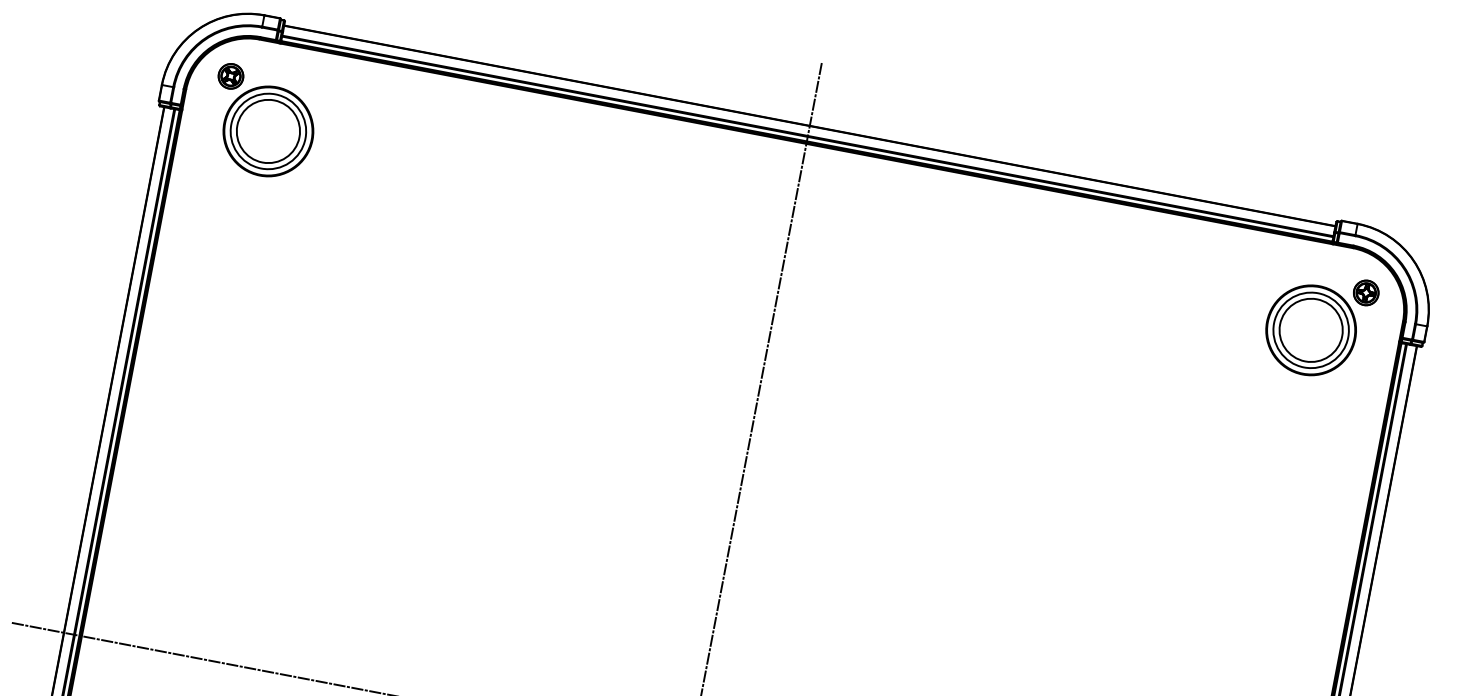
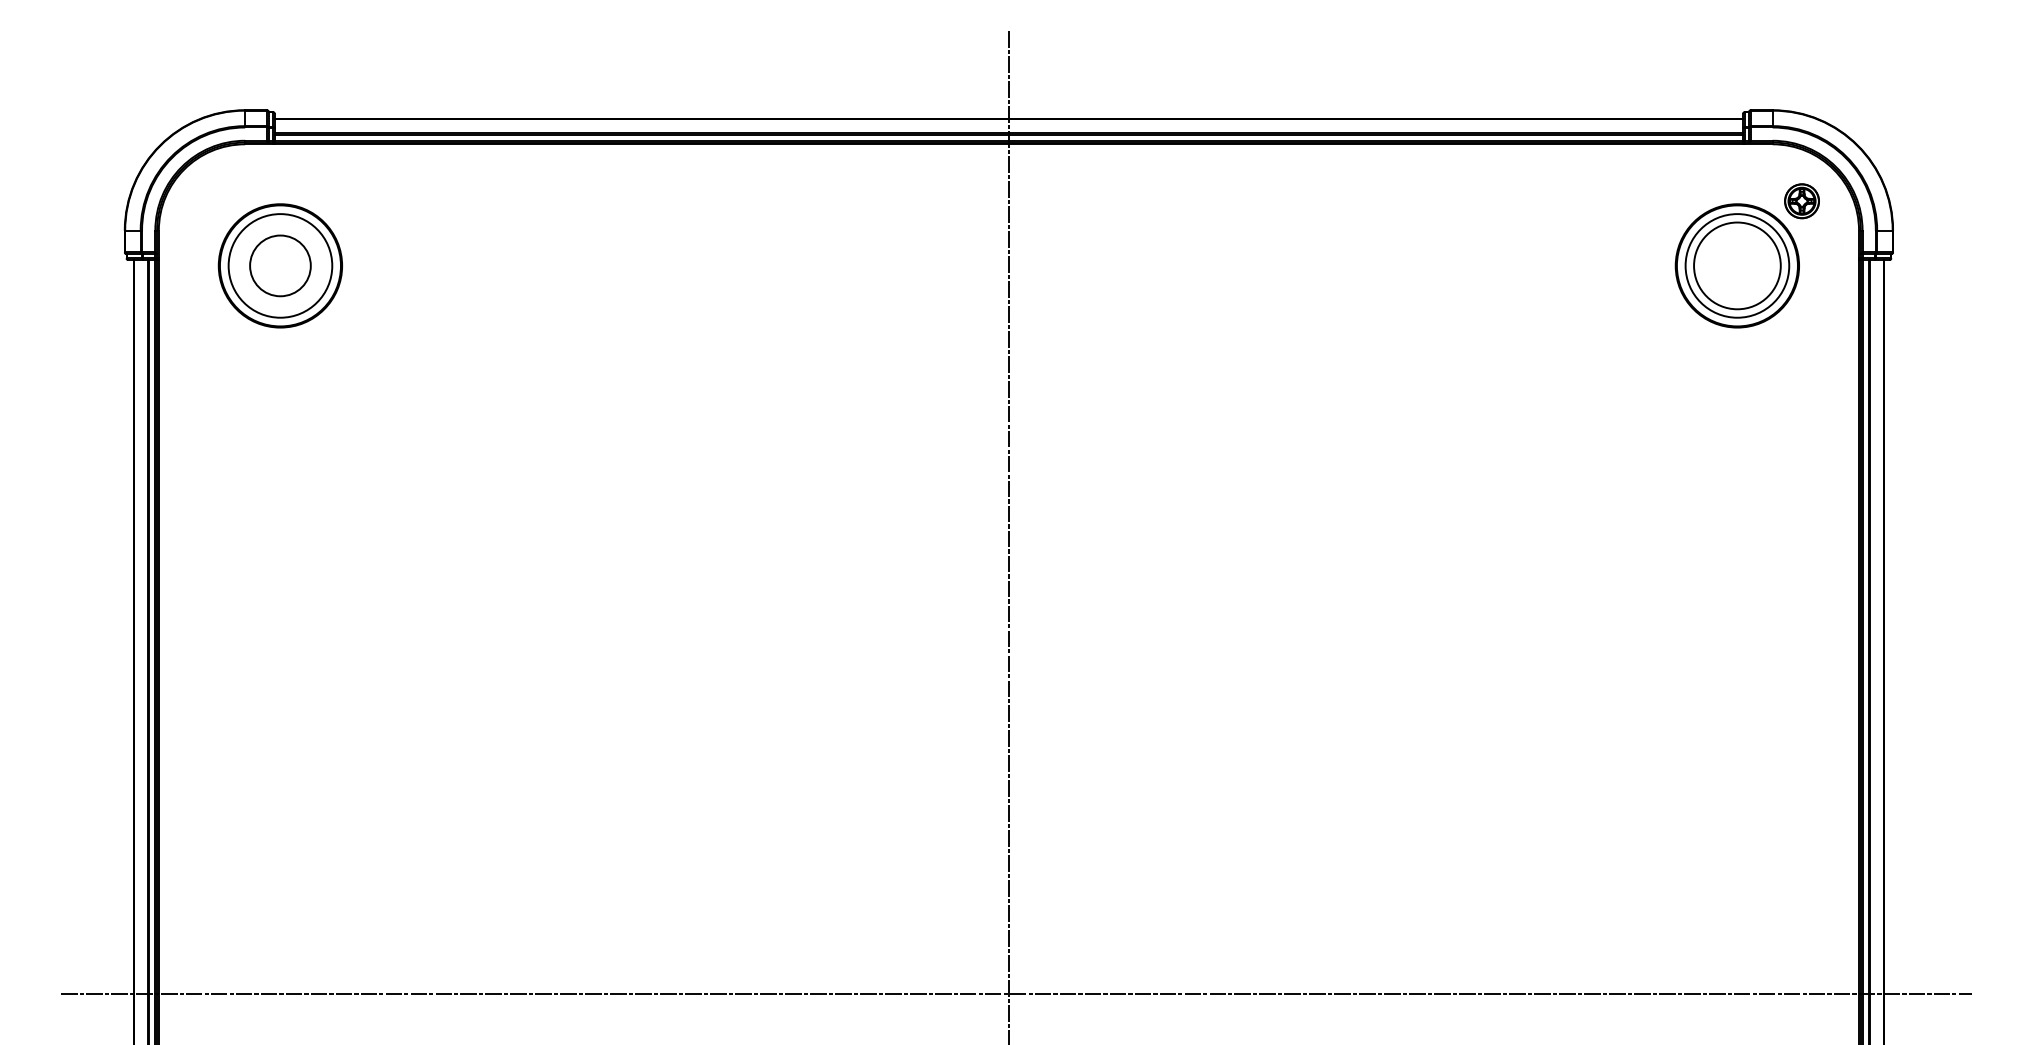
part: (230, 76) -> (215, 201), removed
circle: (268, 131) -> (280, 265), size x0.7

